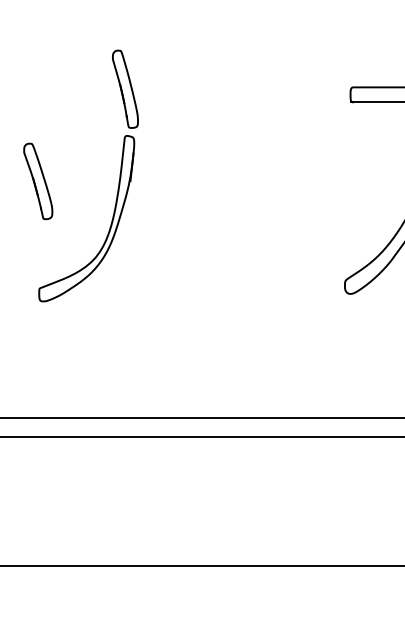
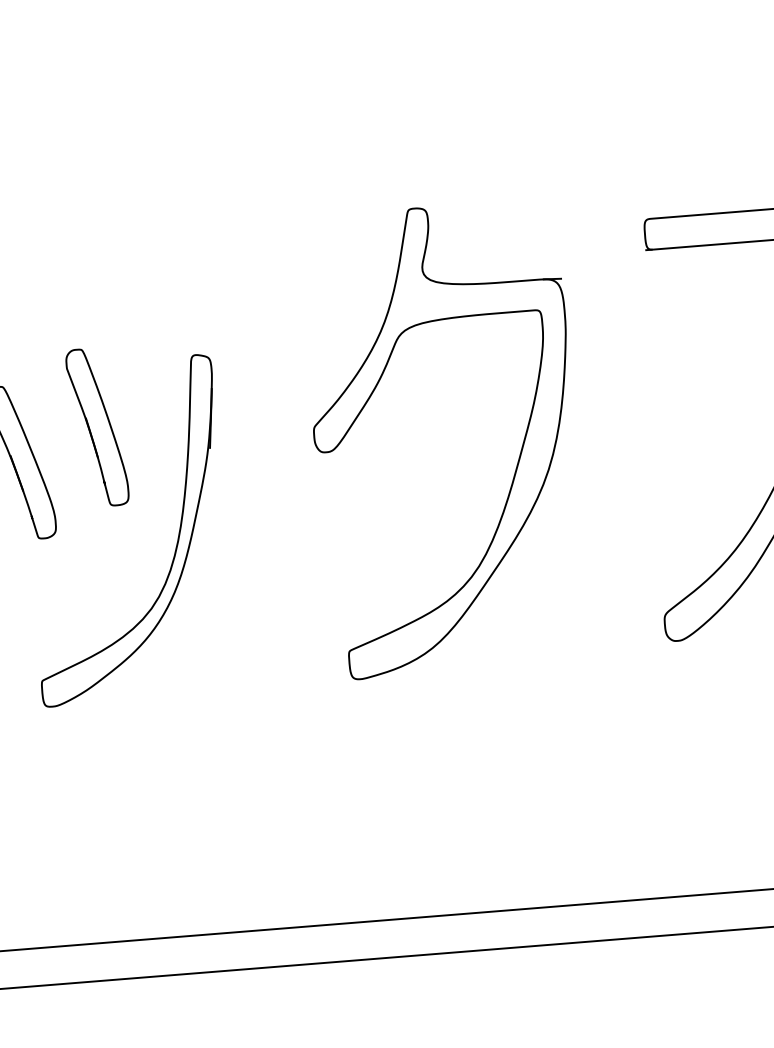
part: (125, 88) -> (97, 425), moved
part: (279, 198) -> (517, 457), added

